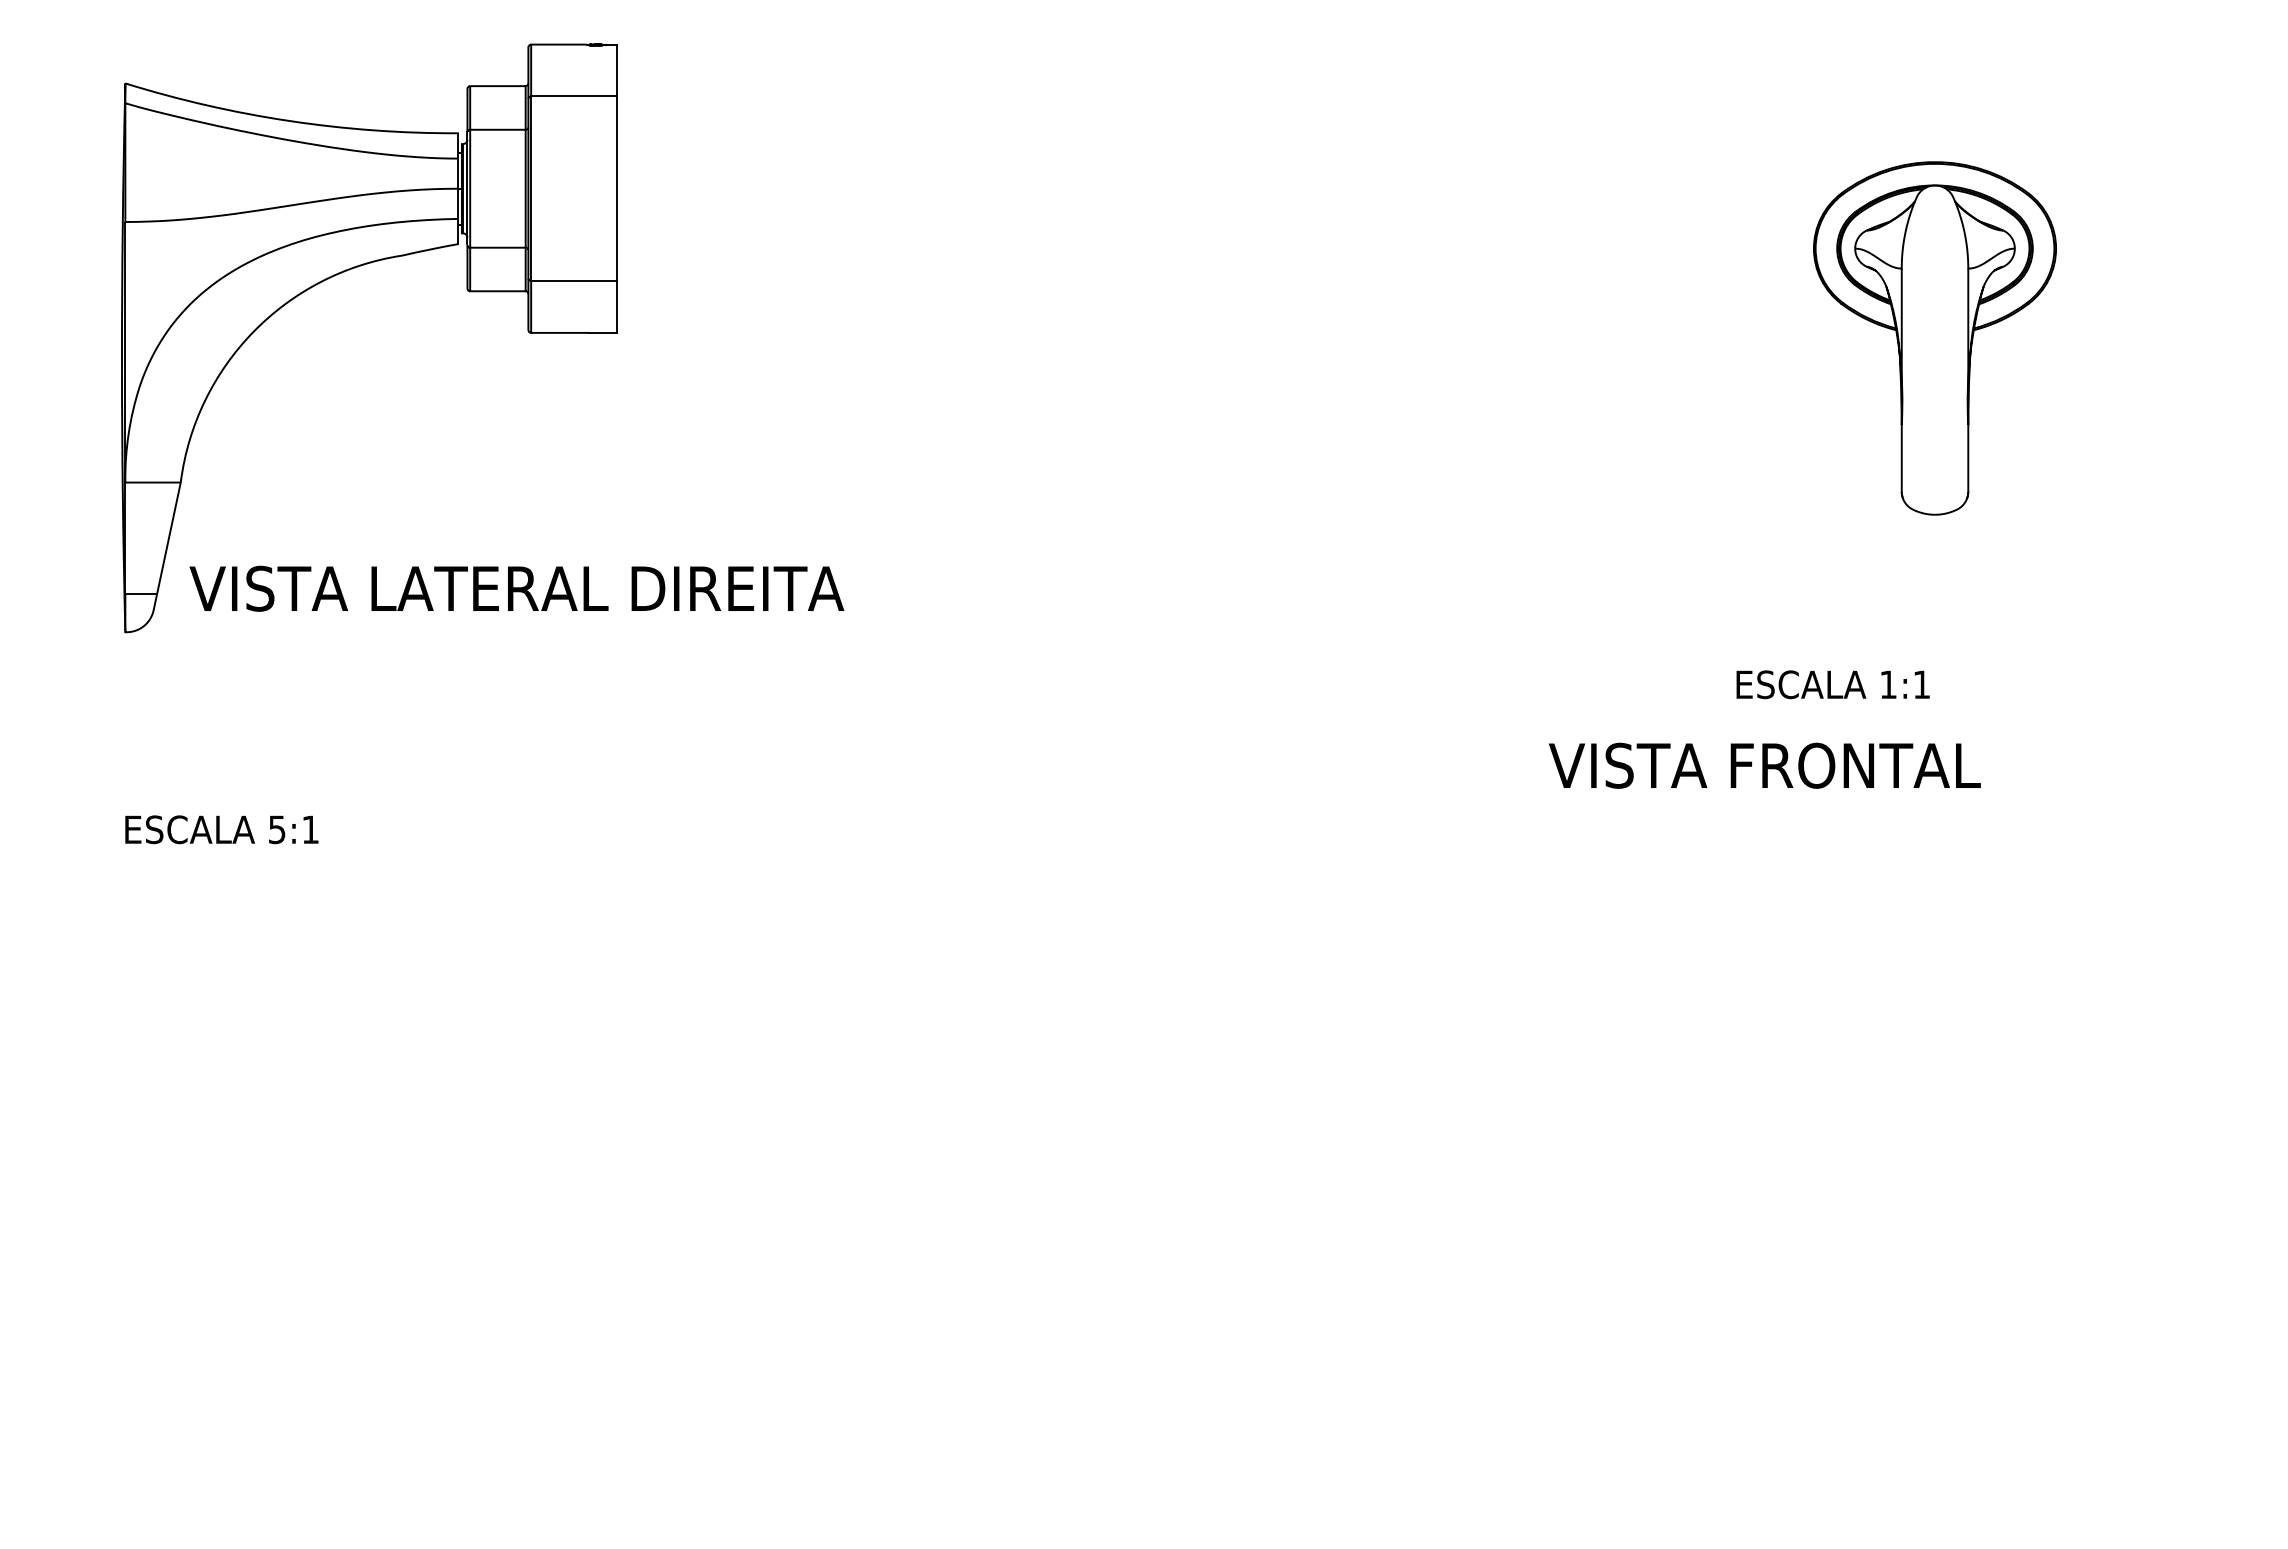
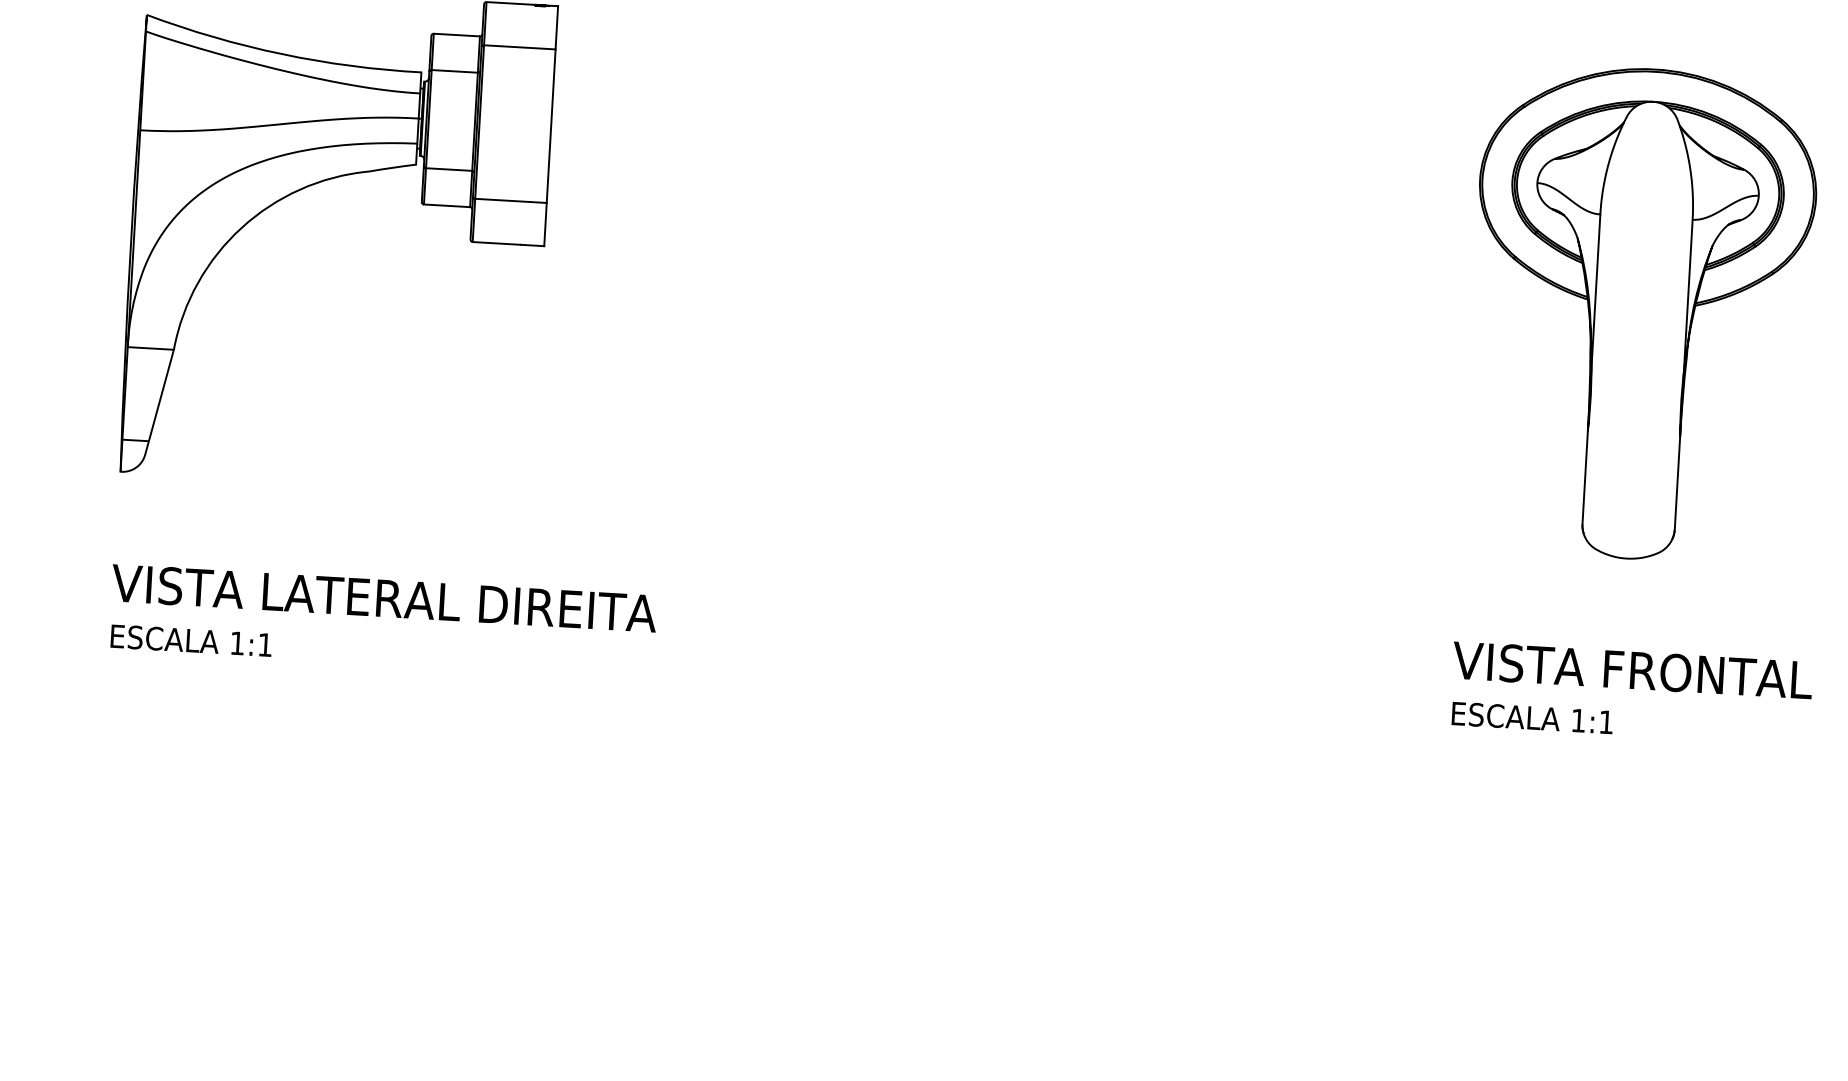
part: (1934, 338) -> (1640, 314), size x1.67
text: (516, 588) -> (383, 598), moved
text: (1832, 684) -> (1532, 717), moved
text: (1764, 765) -> (1632, 670), moved
text: (277, 829) -> (237, 643), 5:1 -> 1:1

